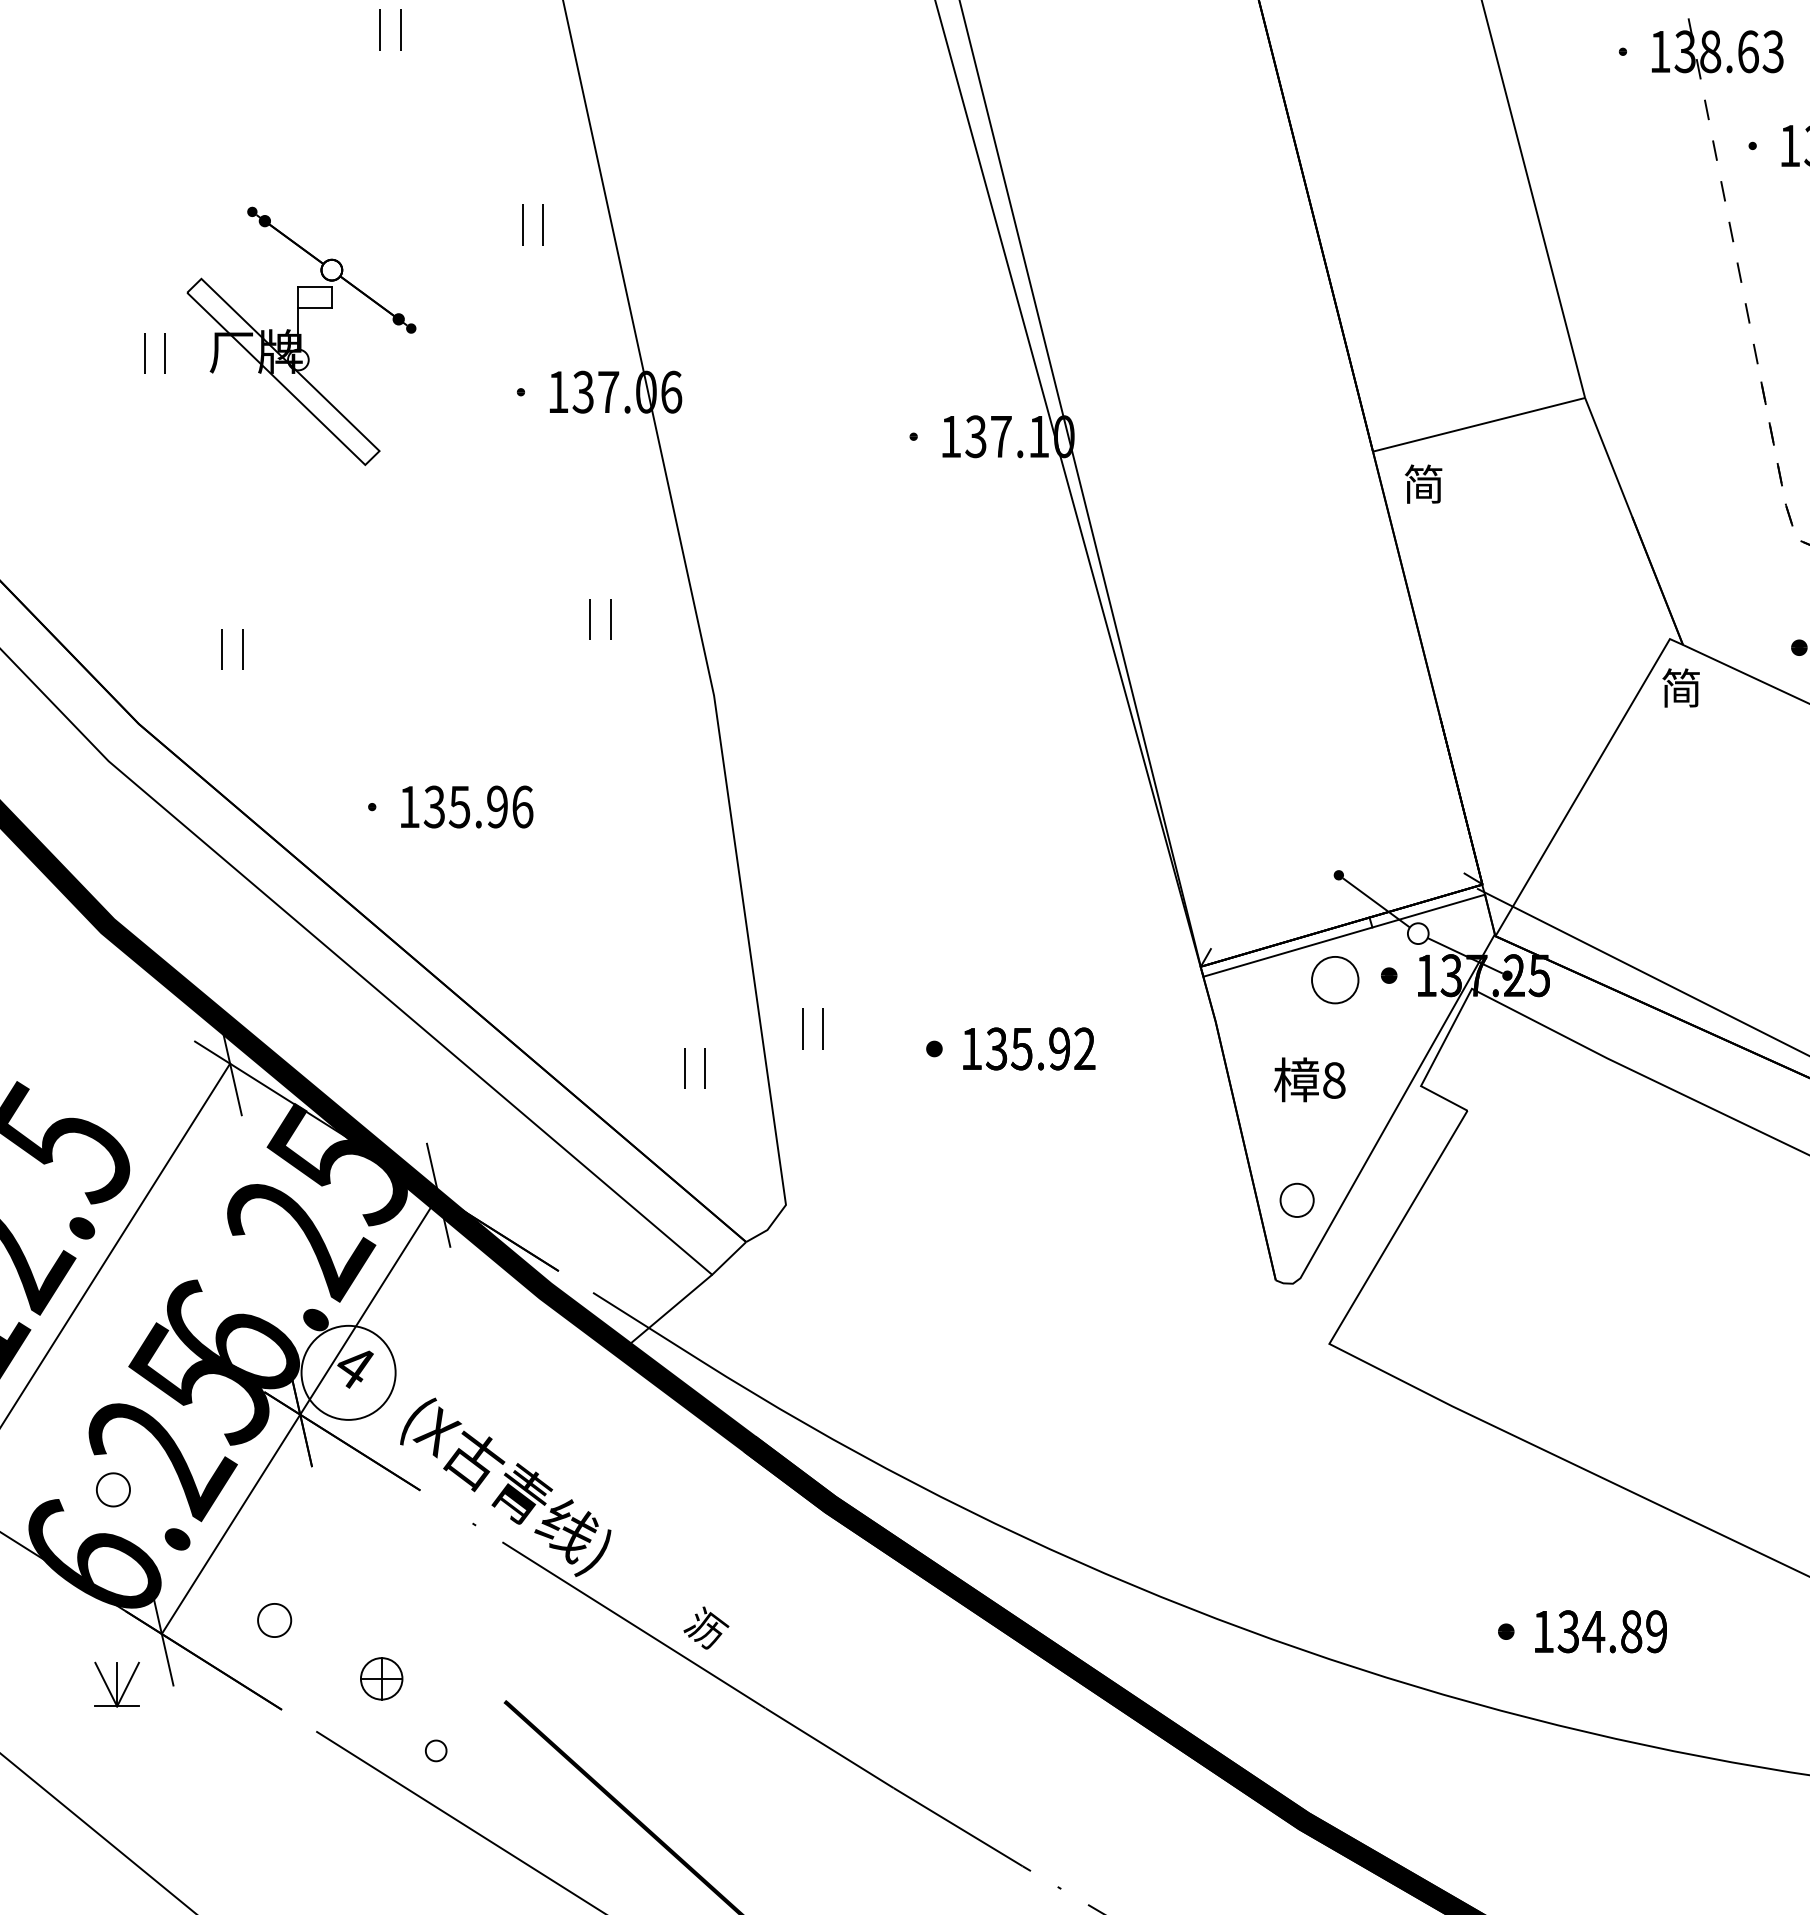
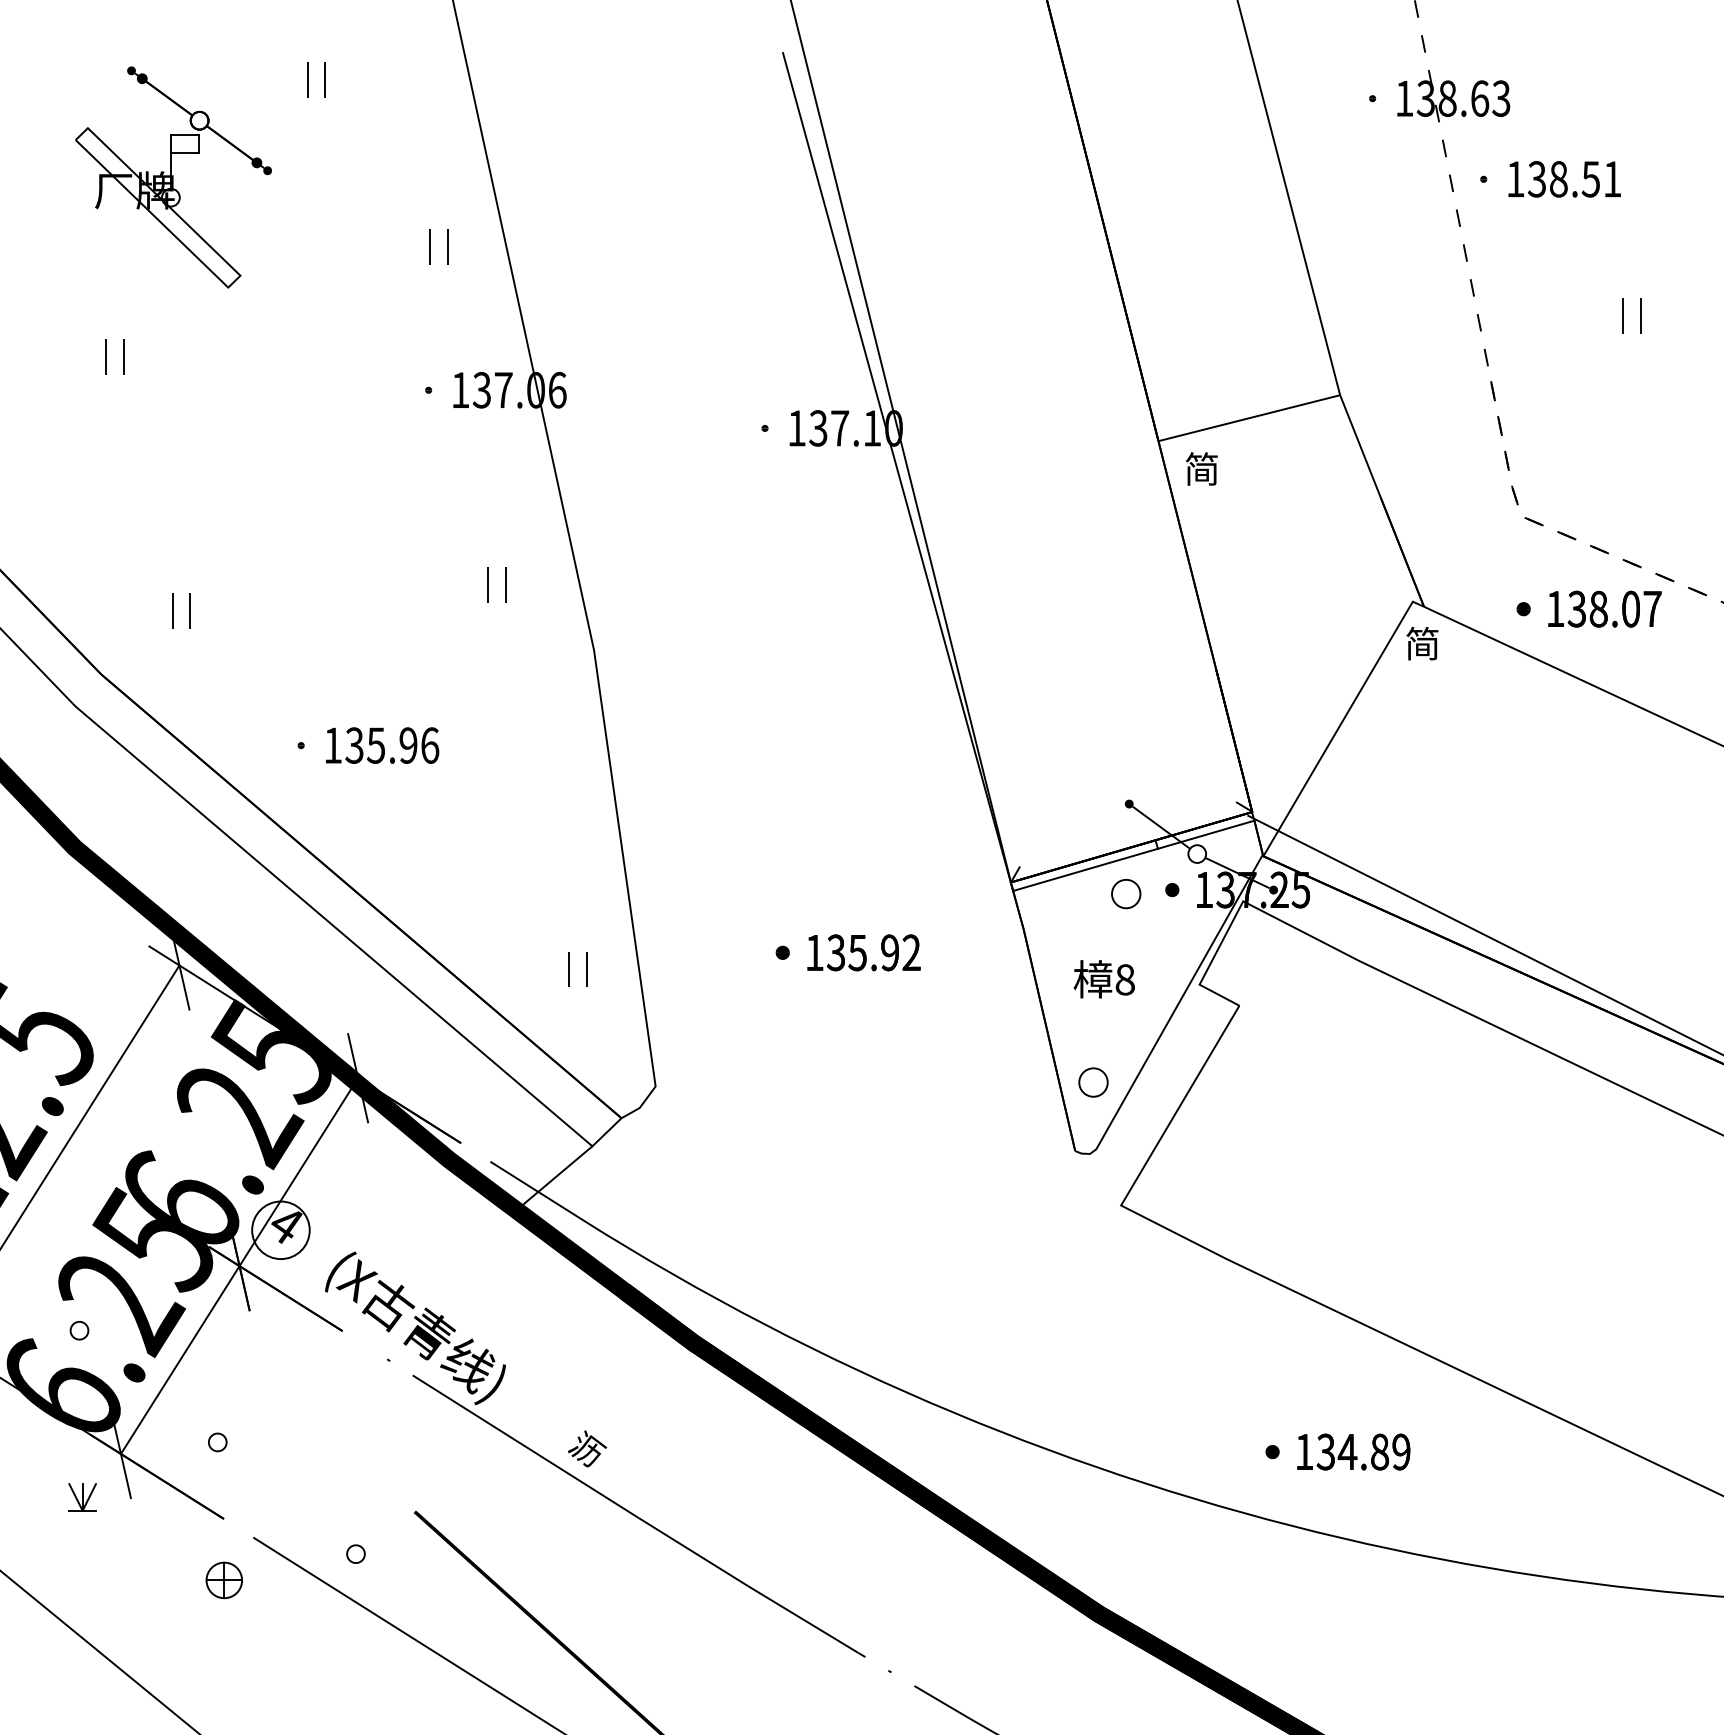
part: (301, 336) -> (173, 177), moved
part: (1335, 980) -> (1126, 894), size x0.71
part: (803, 1028) -> (670, 935), removed
circle: (348, 1373) -> (280, 1230), size x0.71
part: (113, 1489) -> (79, 1330), size x0.62
part: (274, 1620) -> (217, 1442), size x0.62
part: (380, 1678) -> (223, 1580), moved
part: (116, 1684) -> (82, 1497), size x0.71

